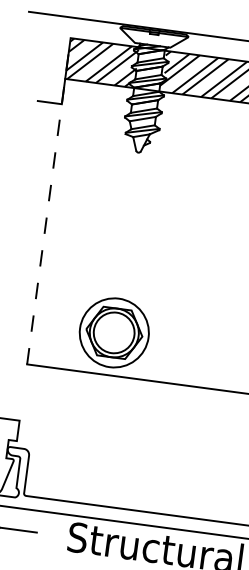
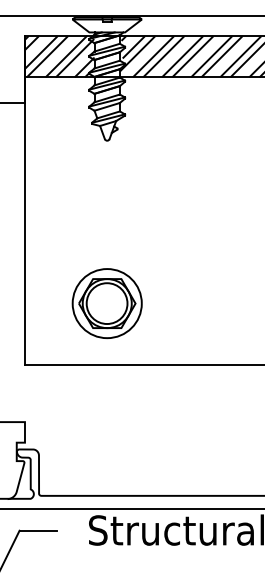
line: (48, 200) -> (24, 200), dashed -> solid
part: (113, 332) -> (106, 303), moved

